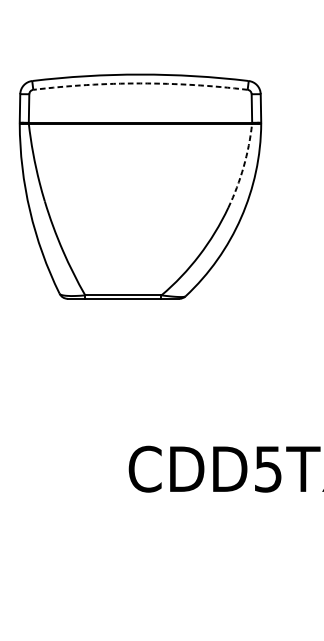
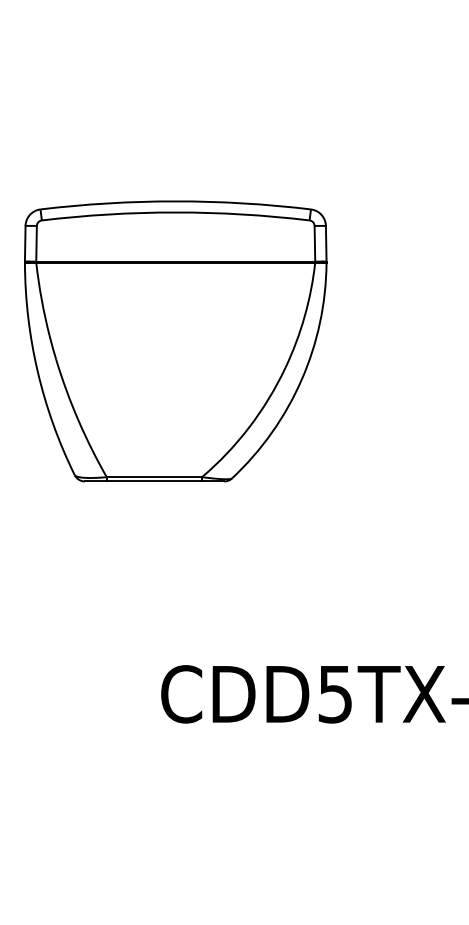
arc: (140, 83) -> (175, 212), dashed -> solid
arc: (243, 166) -> (304, 316), dashed -> solid

